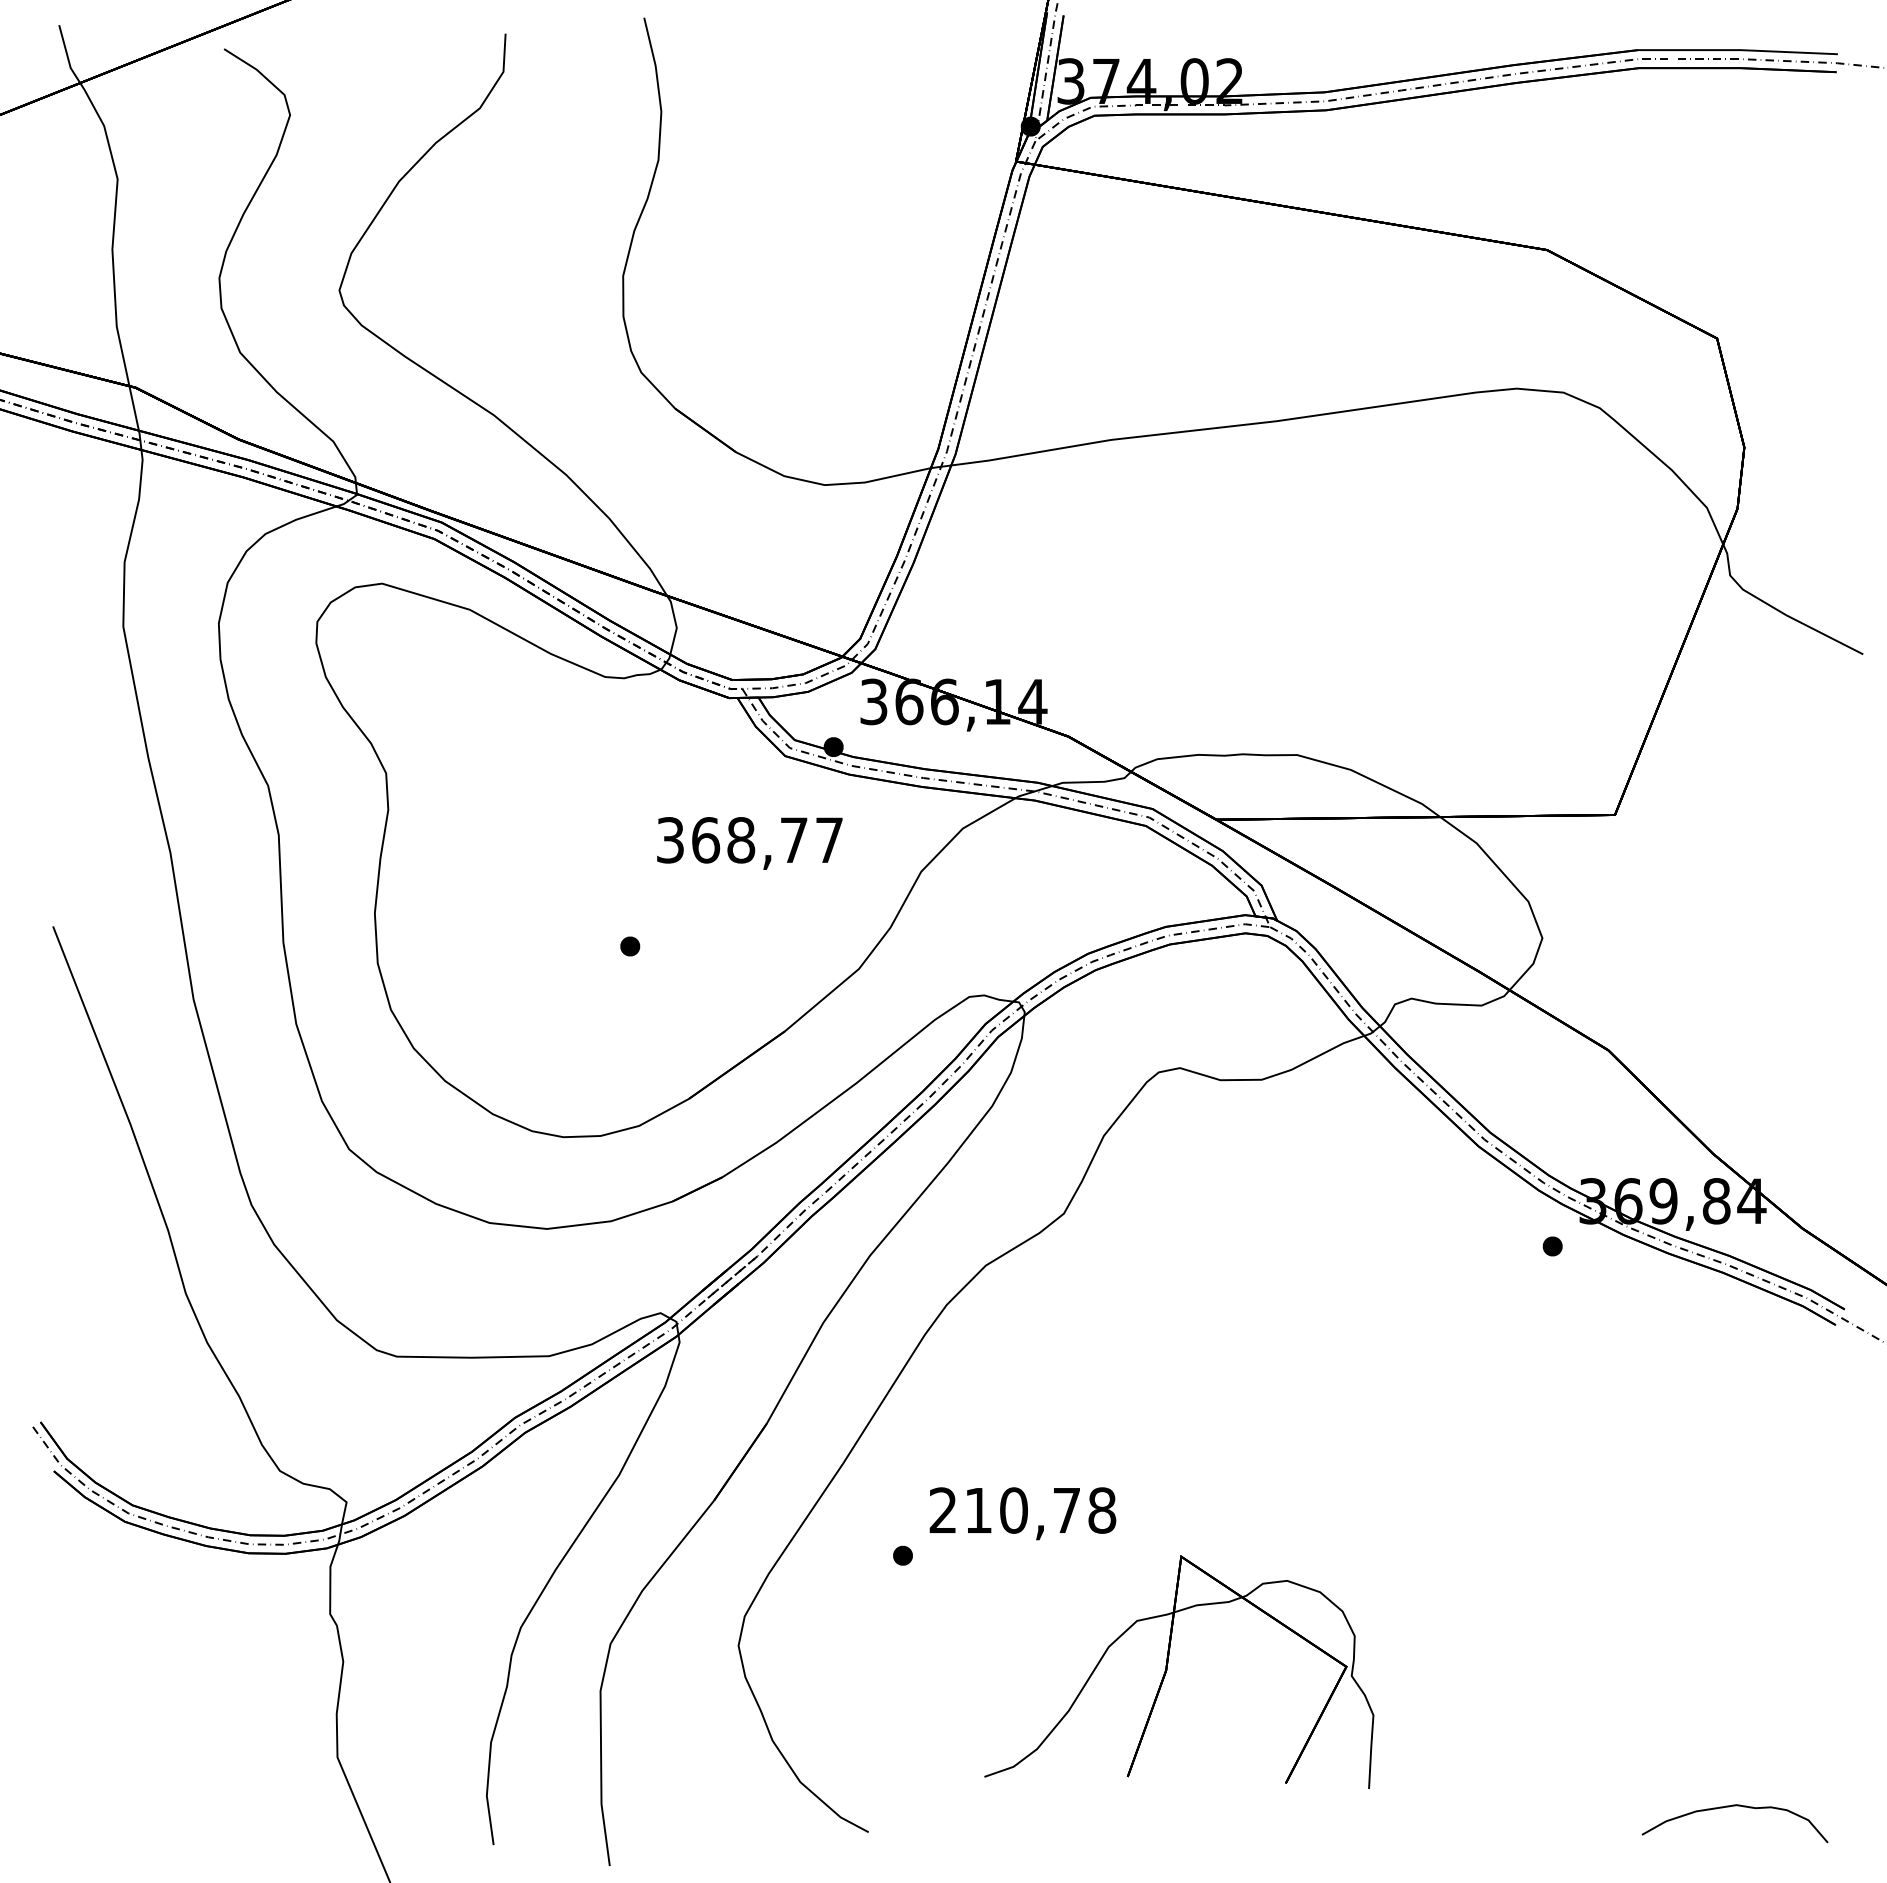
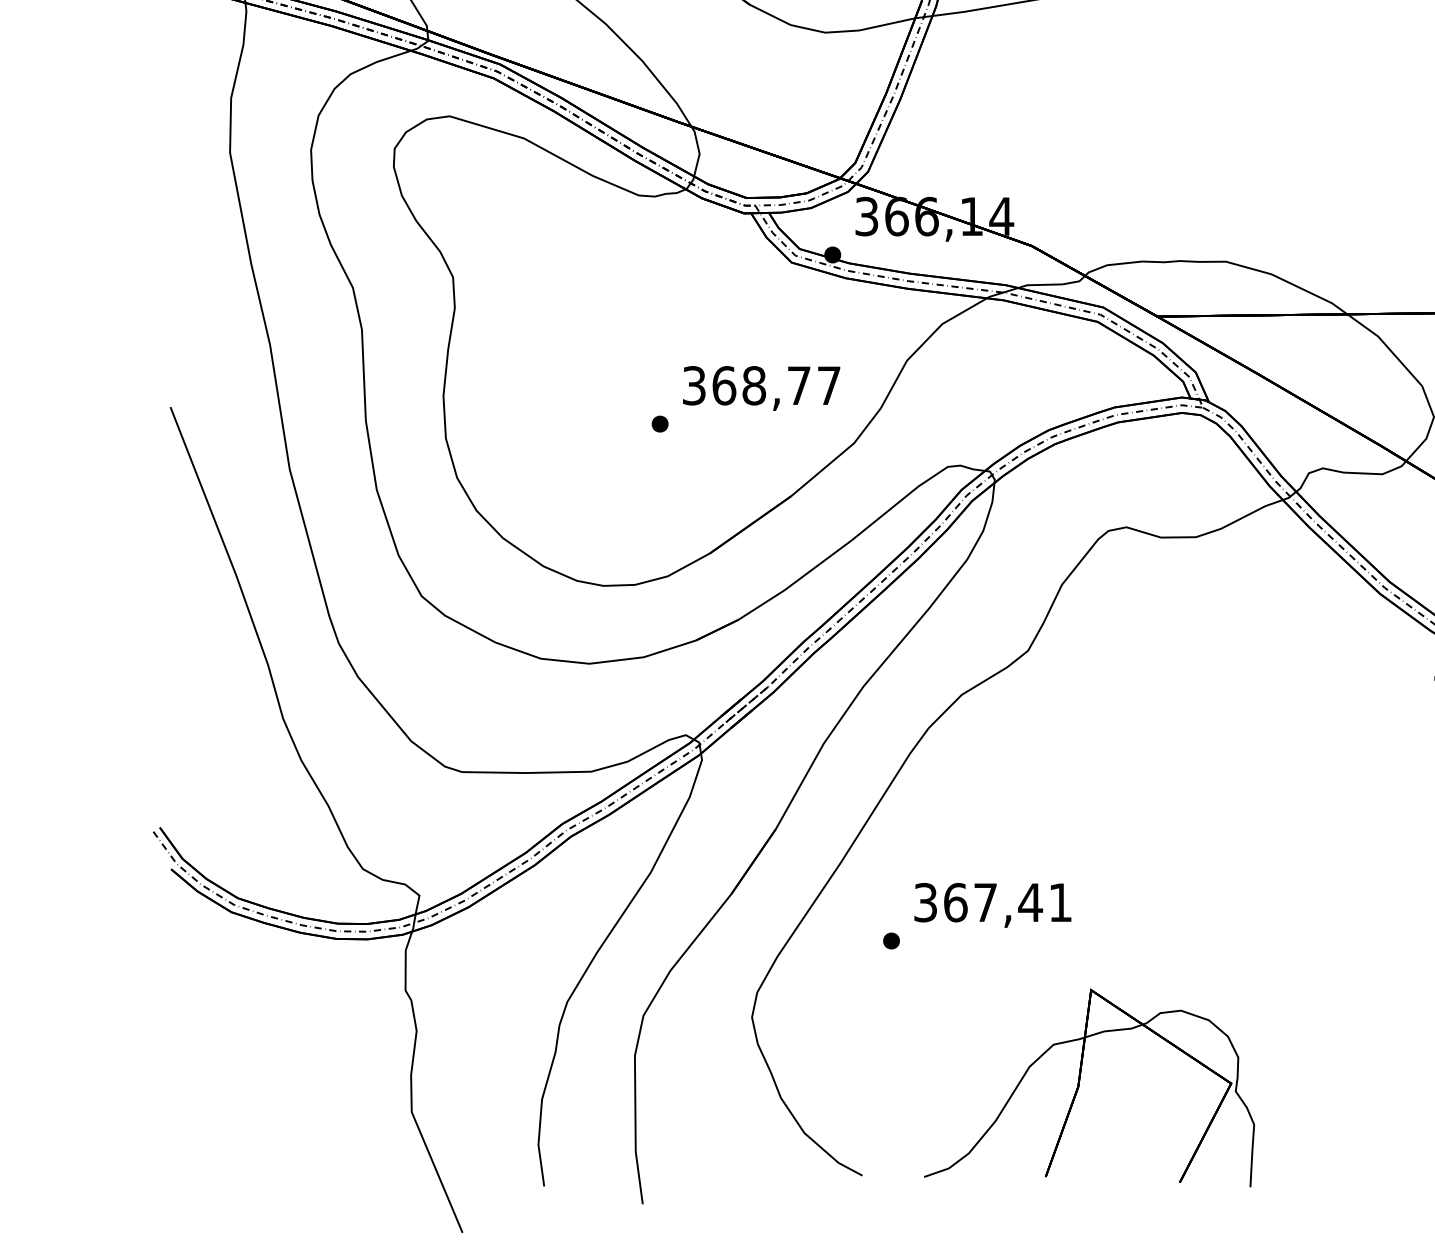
text: (749, 843) -> (761, 388), moved
text: (1022, 1510) -> (992, 902), 210,78 -> 367,41
part: (1167, 1670) -> (1079, 1086), moved

